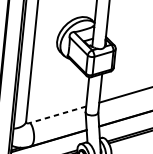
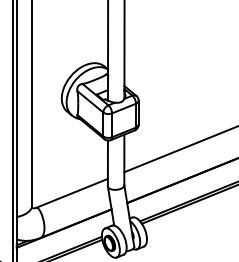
line: (58, 114) -> (72, 193), dashed -> solid

